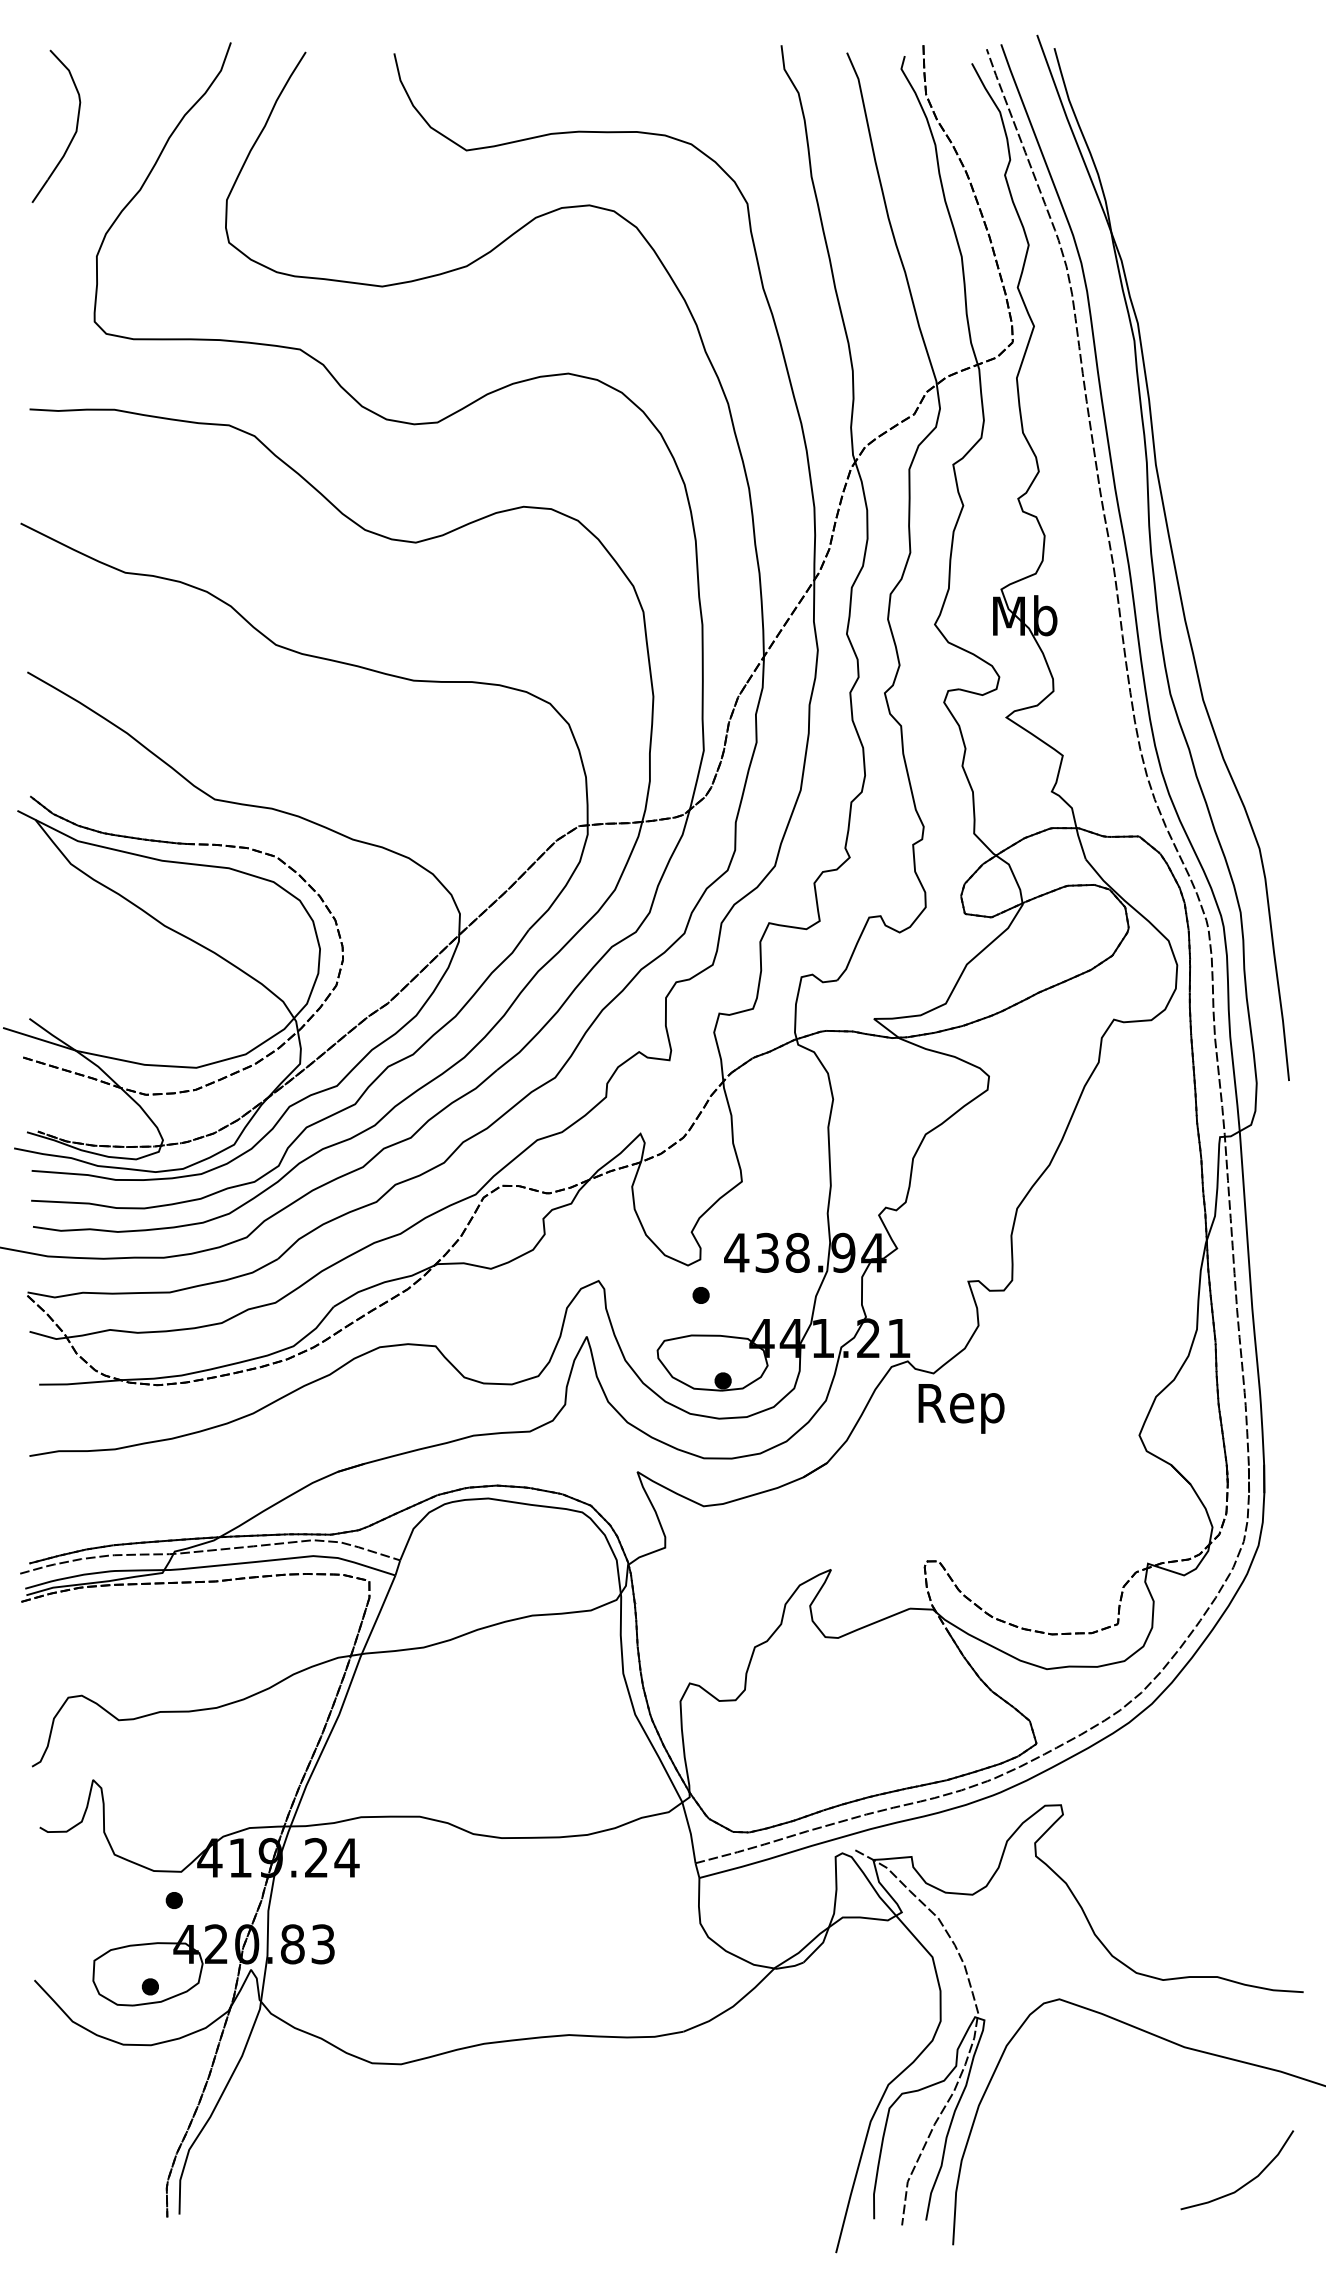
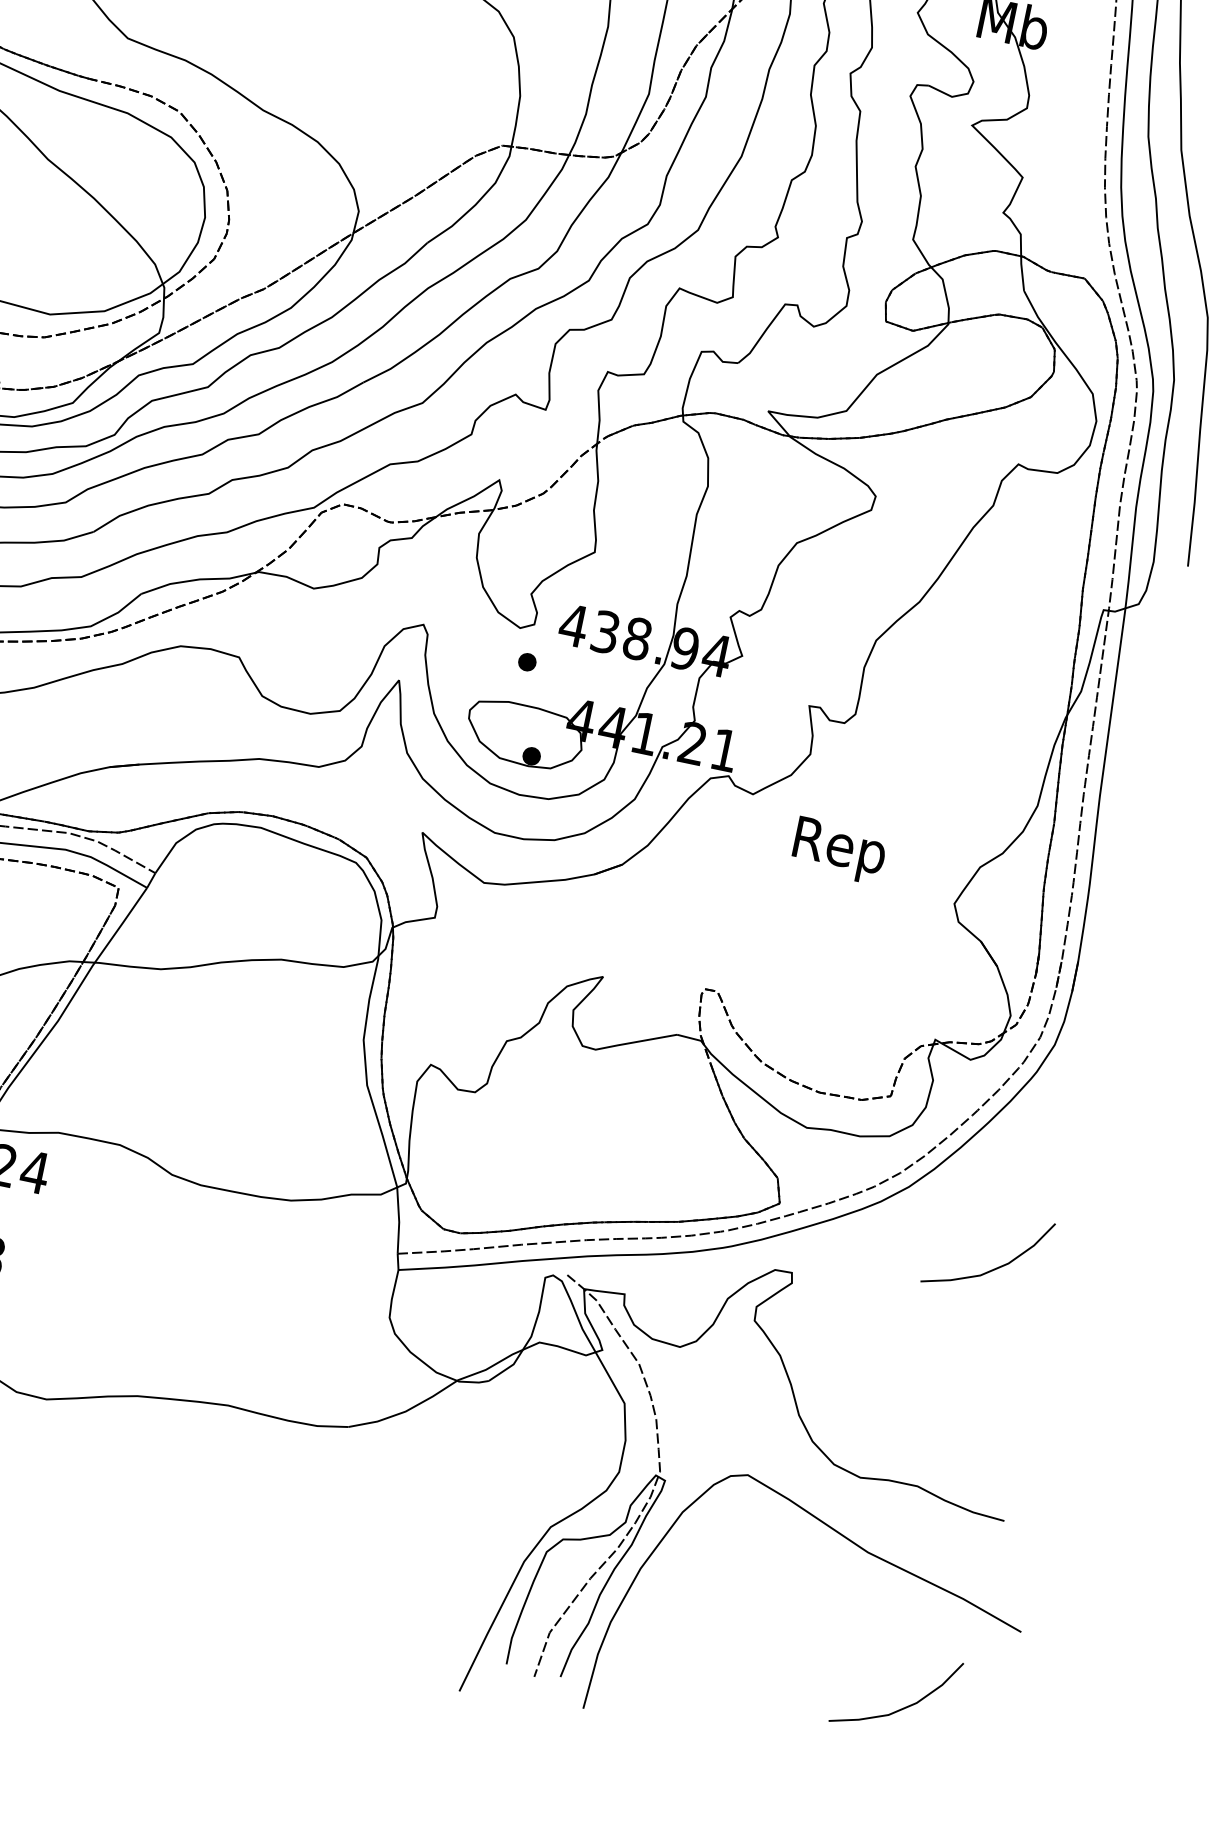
text: (961, 1408) -> (839, 850), moved
curve: (1245, 1762) -> (993, 1268), added

